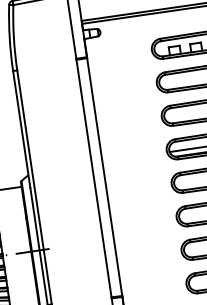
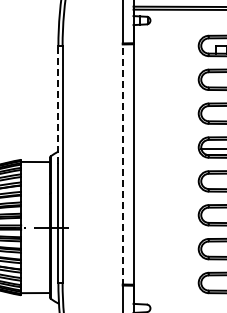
line: (21, 128) -> (58, 104), solid -> dashed
line: (93, 178) -> (122, 164), solid -> dashed

